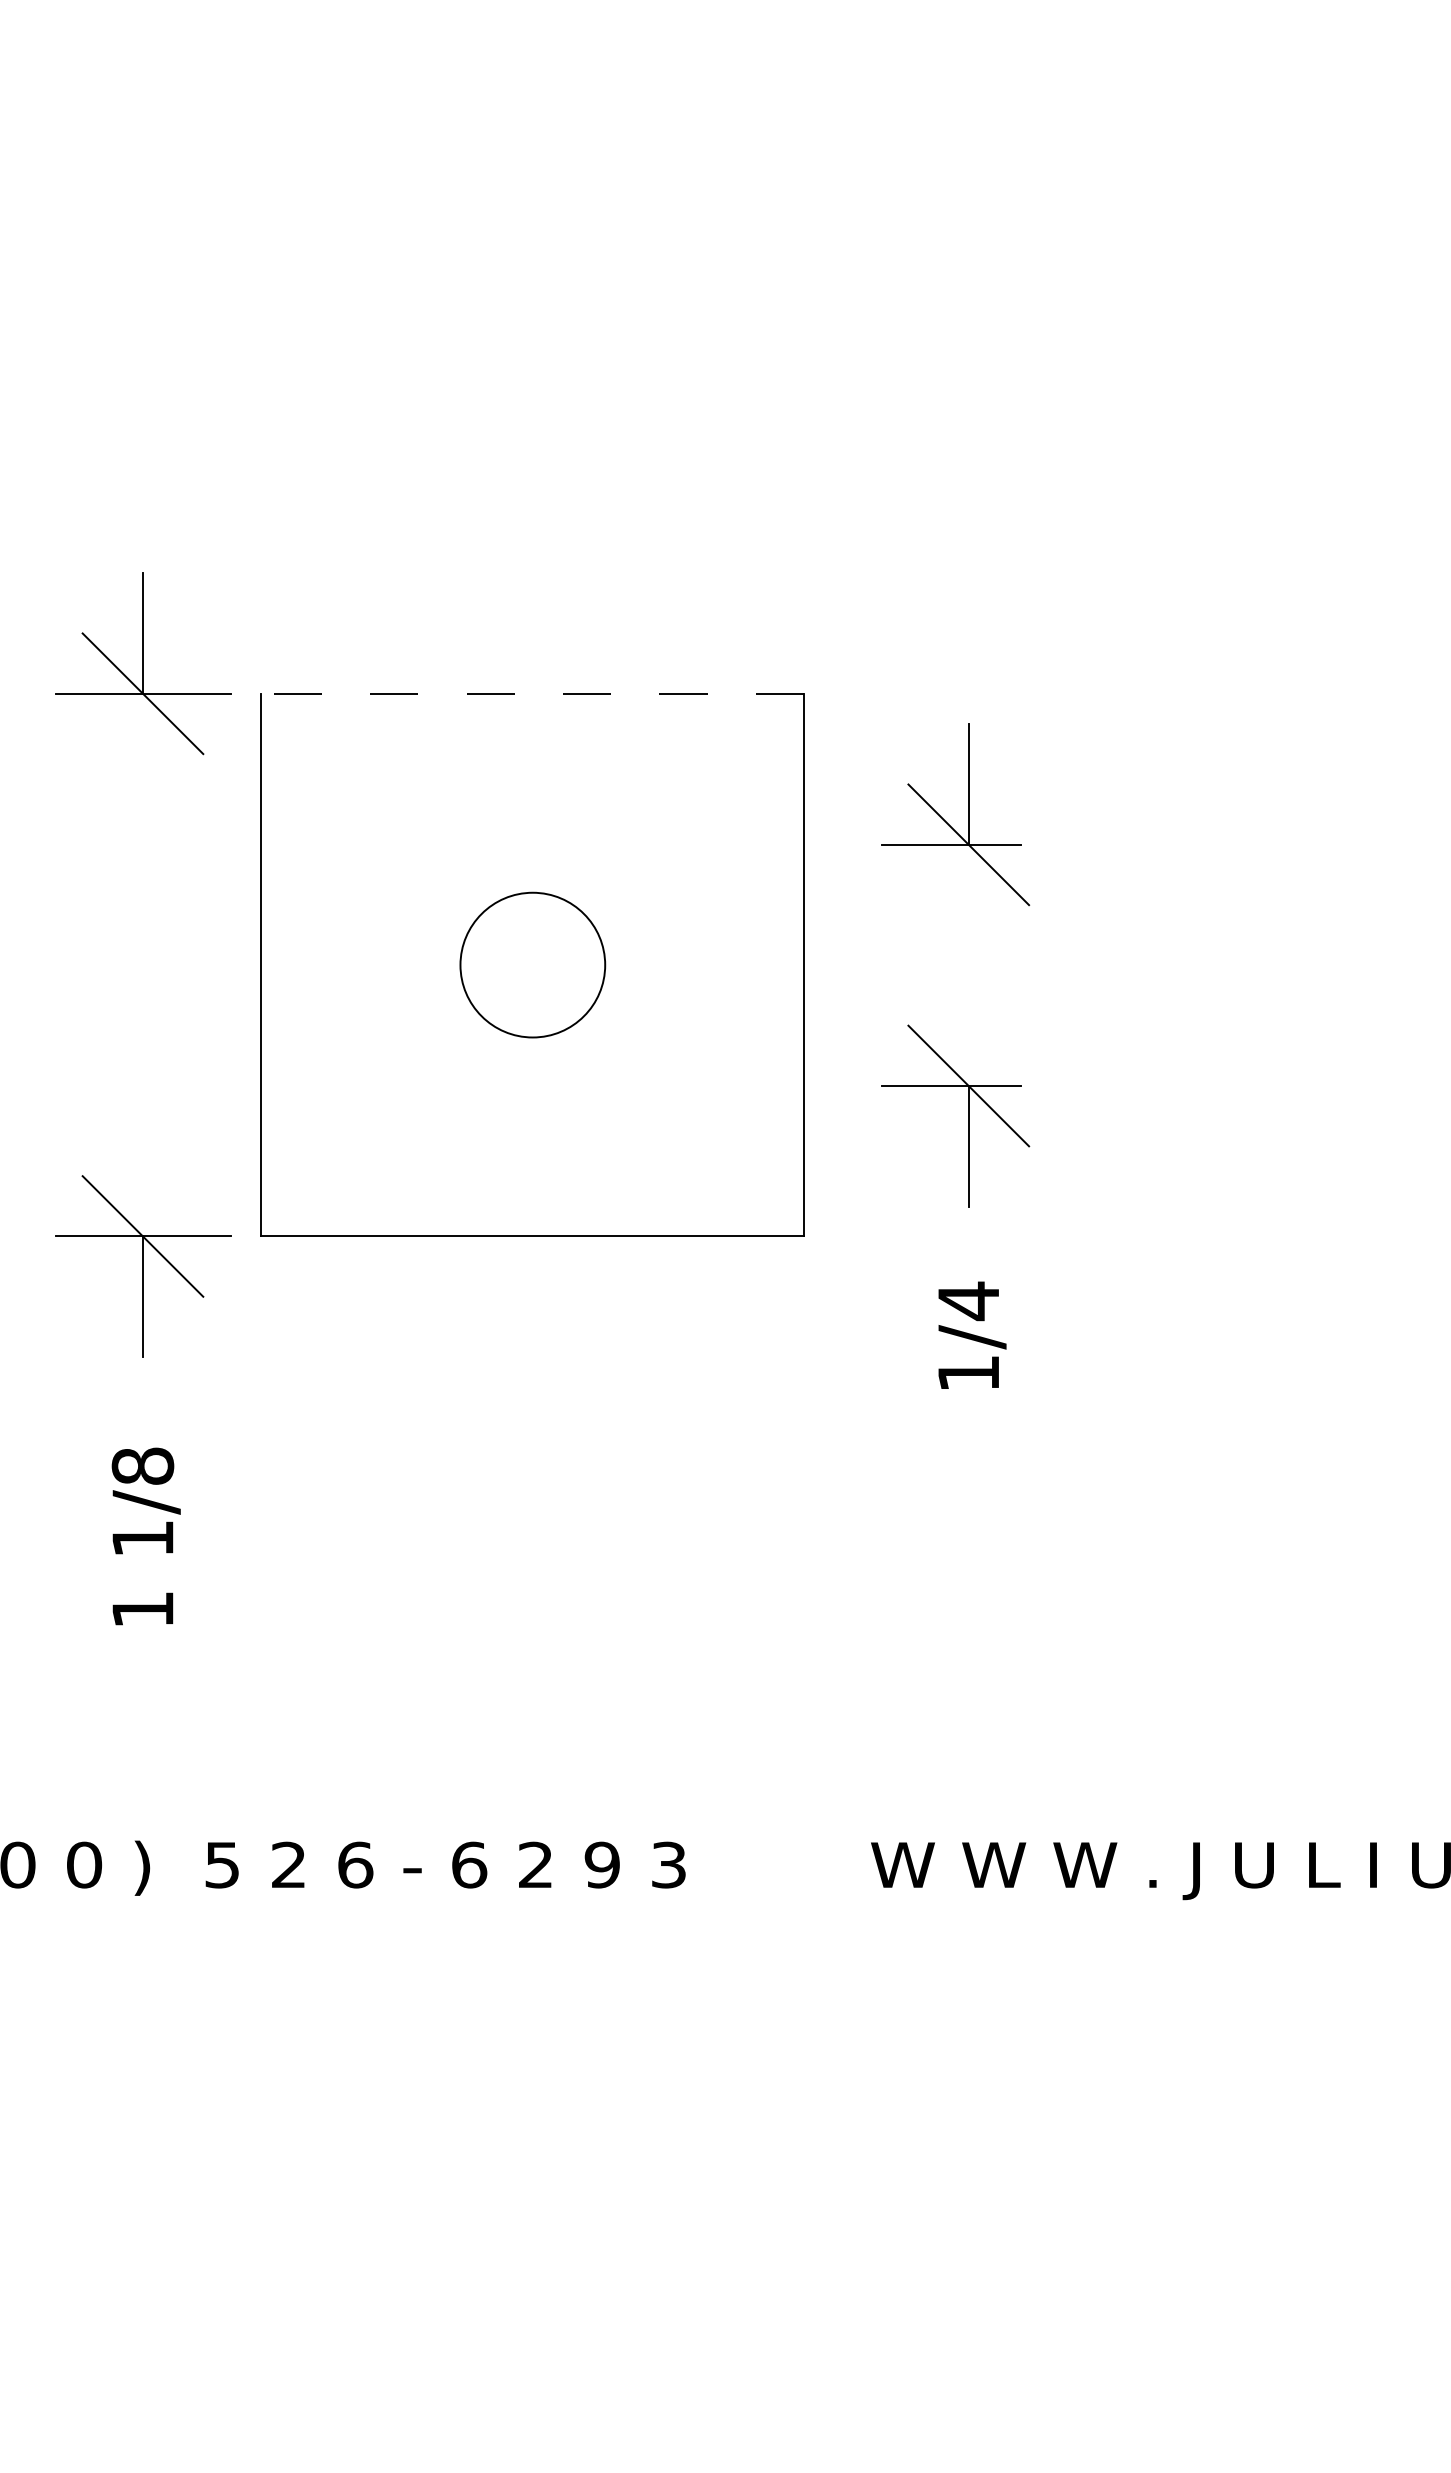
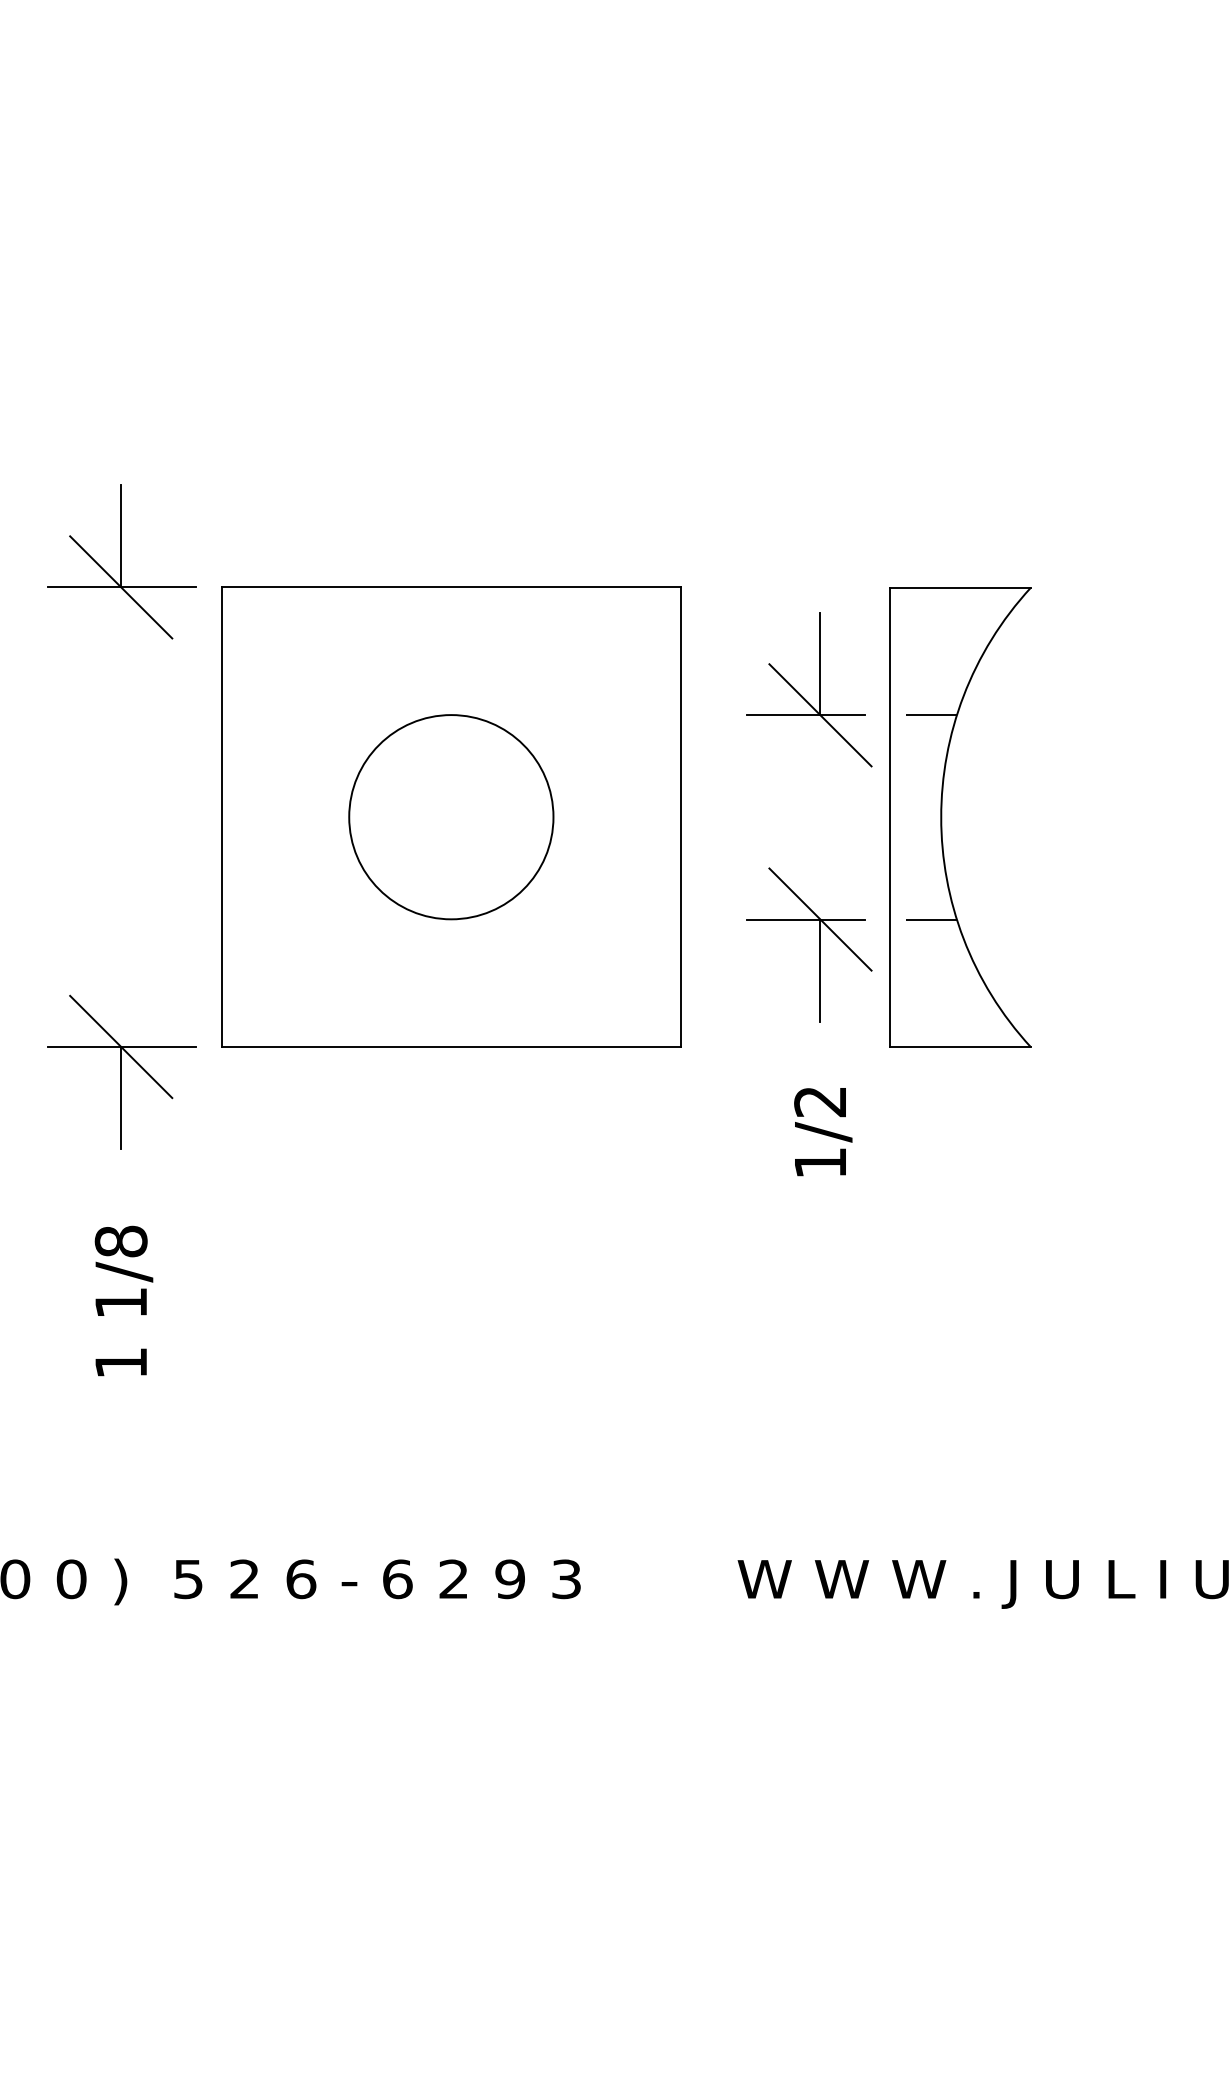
line: (532, 693) -> (451, 587), dashed -> solid
circle: (532, 964) -> (451, 816), size x1.67
part: (1112, 965) -> (942, 817), added
text: (967, 1301) -> (819, 1102), 1/4 -> 1/2

